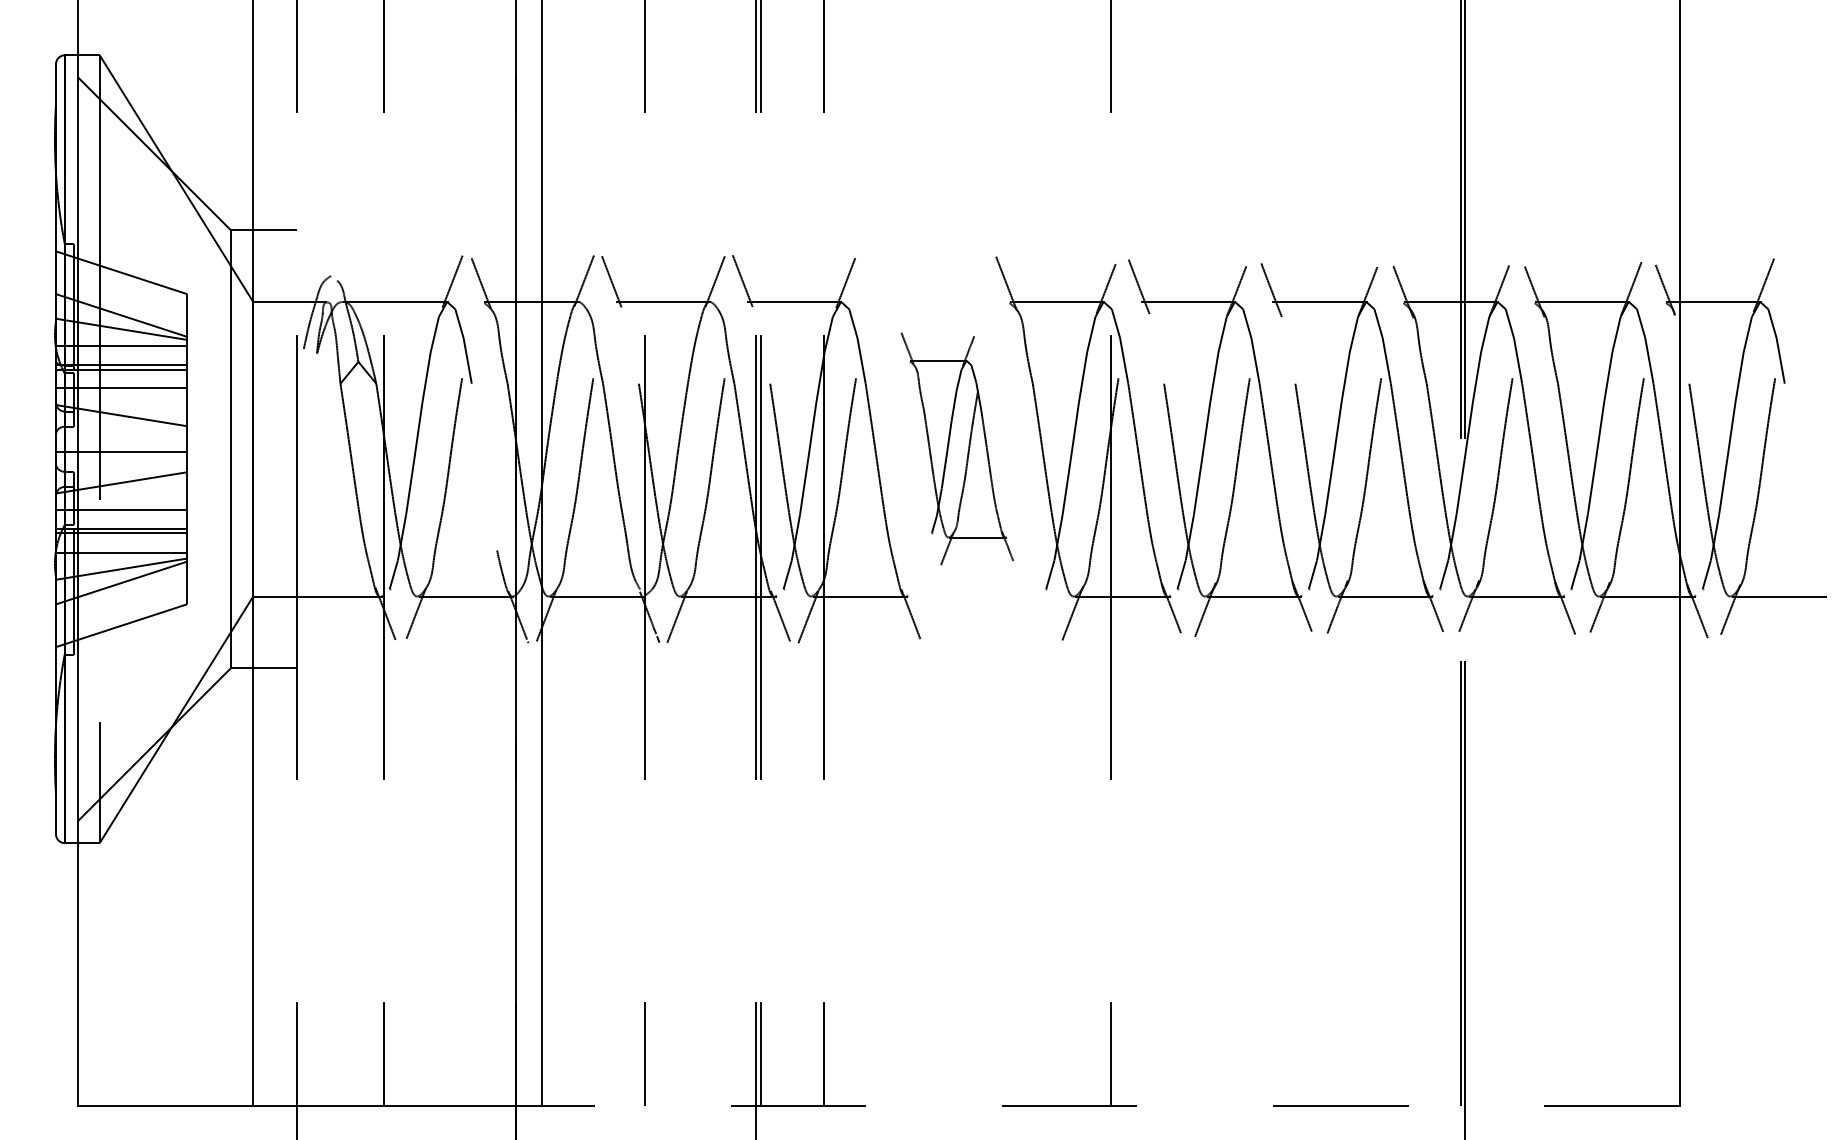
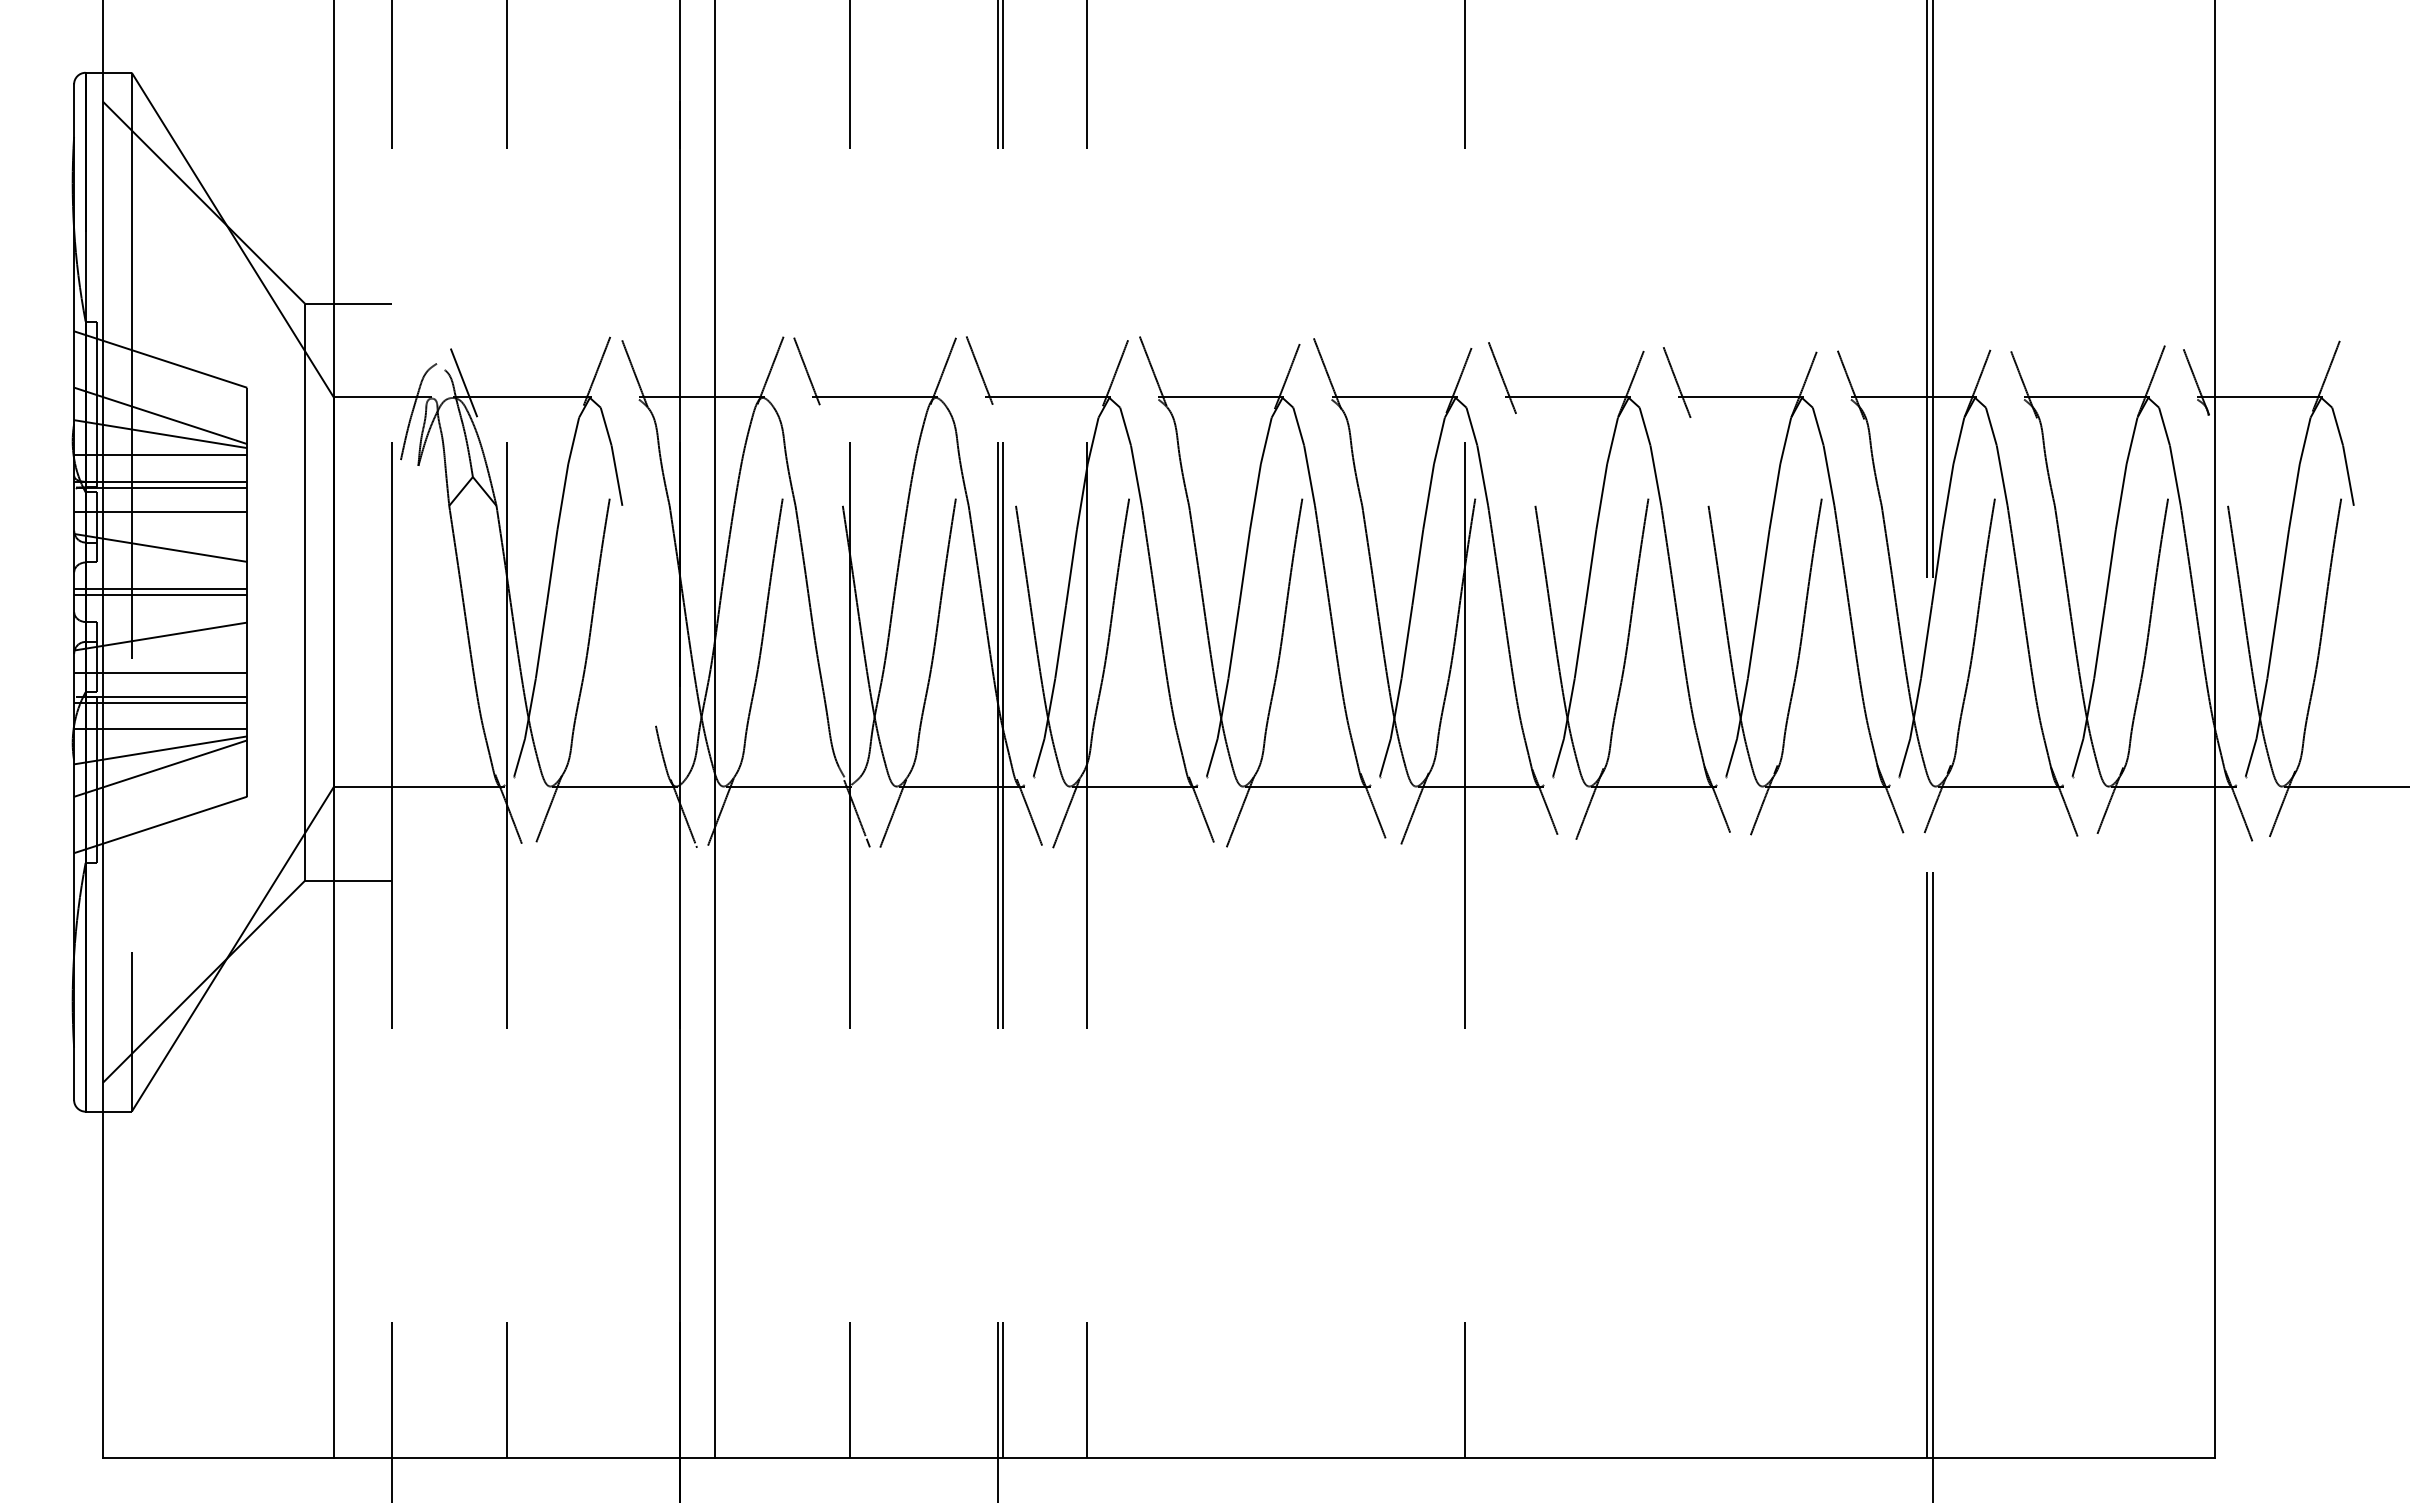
line: (351, 290) -> (463, 382), added
line: (121, 447) -> (160, 589), added
part: (957, 448) -> (1262, 591), size x1.67
line: (1110, 1105) -> (1464, 1457), dashed -> solid

